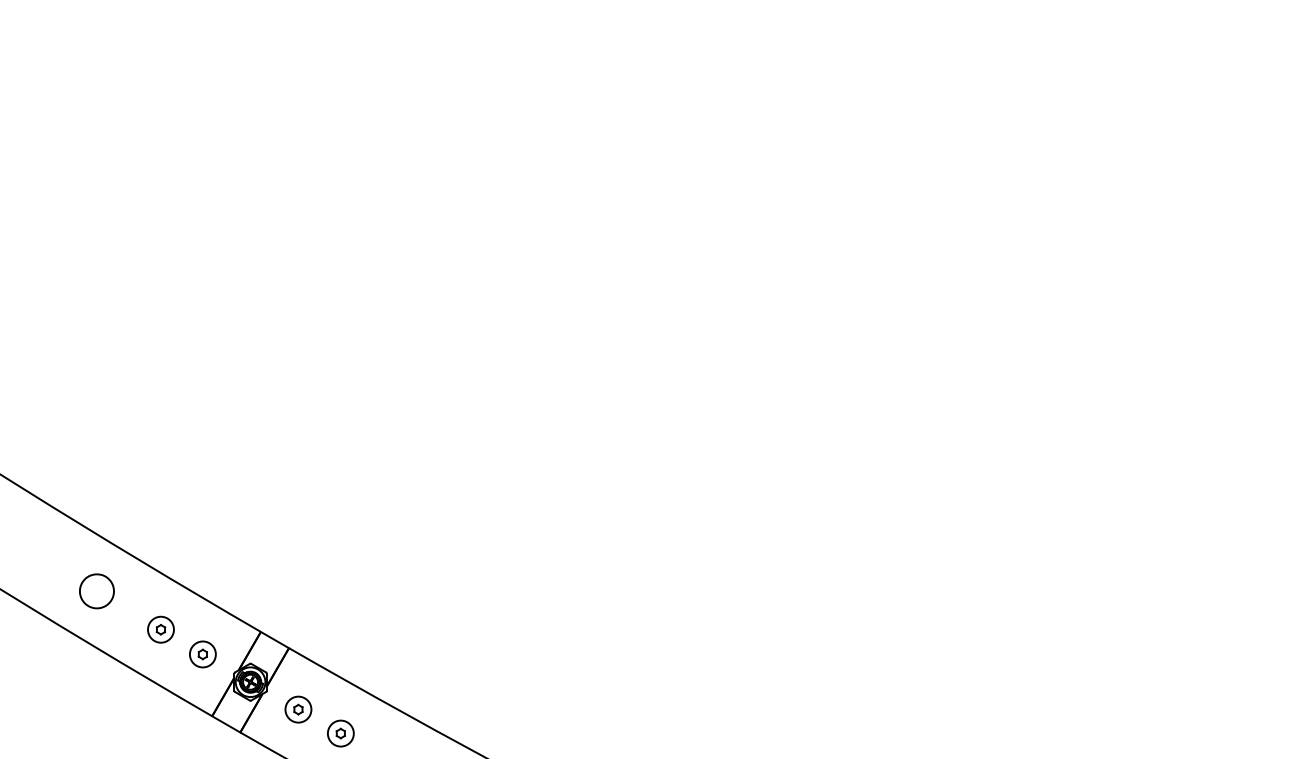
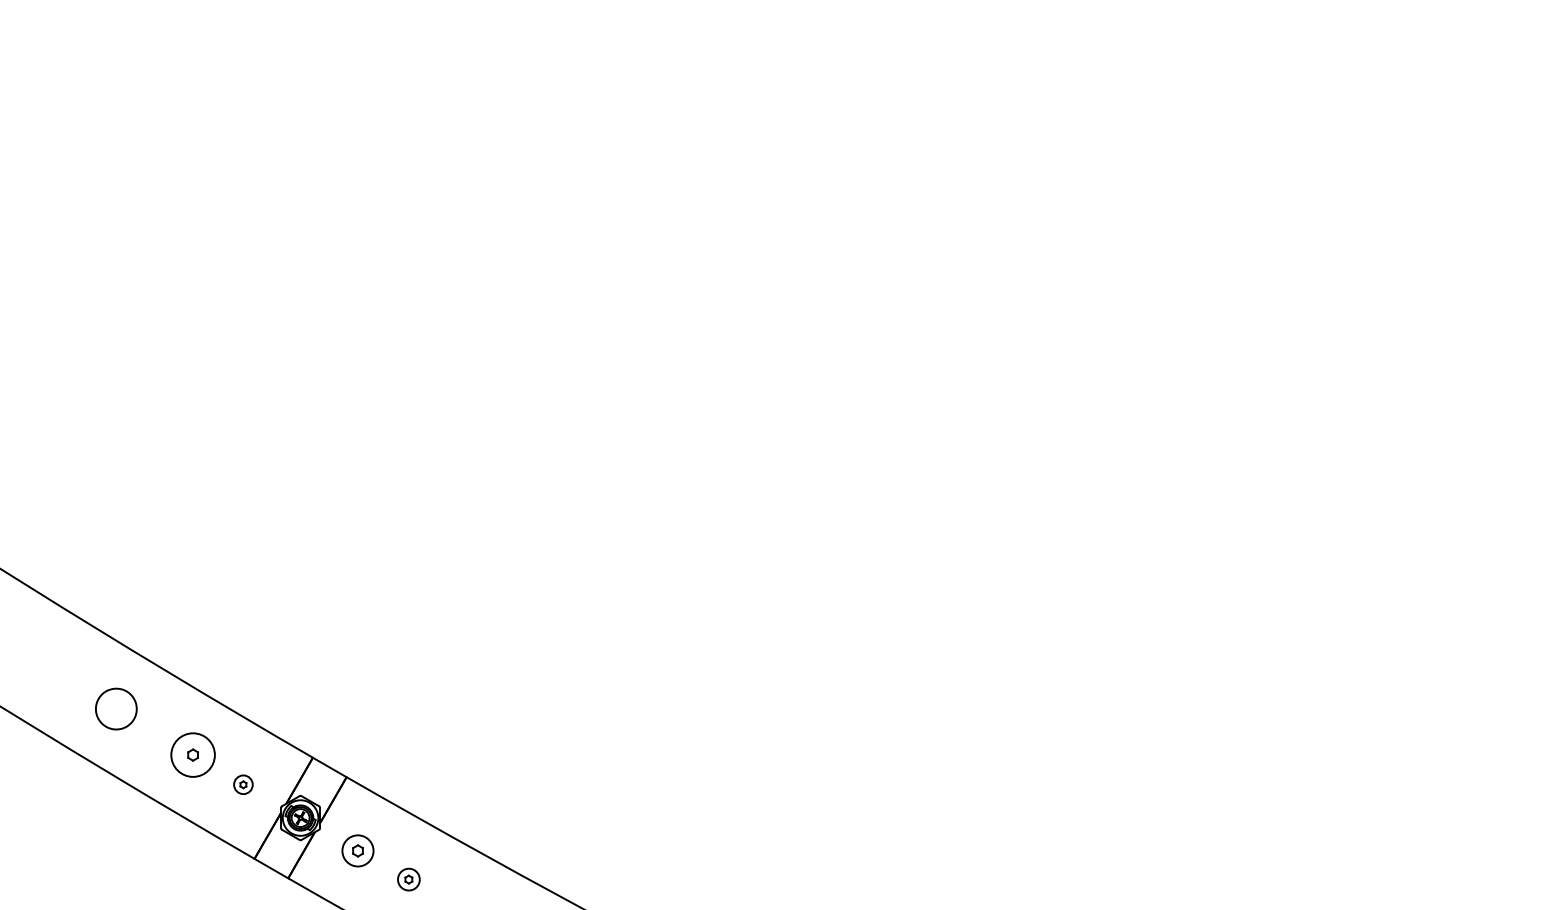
circle: (160, 629) -> (192, 754), size x1.4
part: (202, 654) -> (242, 784), size x0.6
part: (340, 733) -> (408, 879), size x0.7

